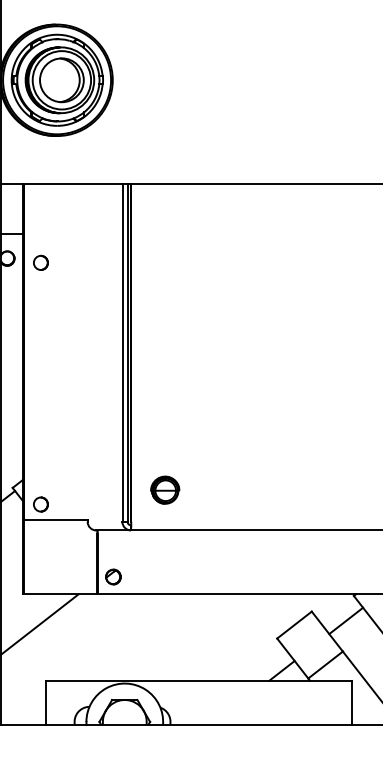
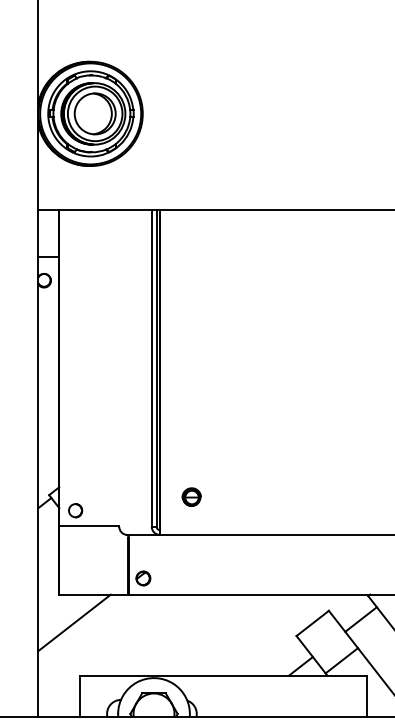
circle: (40, 262) -> (75, 284), removed
part: (164, 489) -> (191, 496), size x0.7

